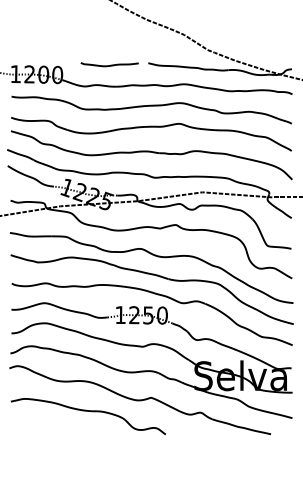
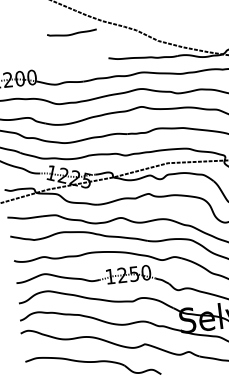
curve: (110, 64) -> (72, 33), moved

